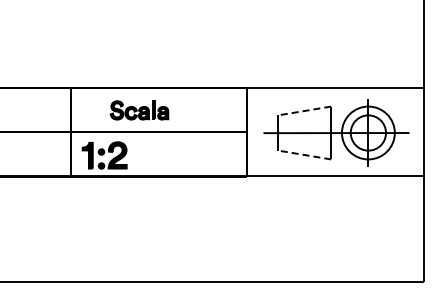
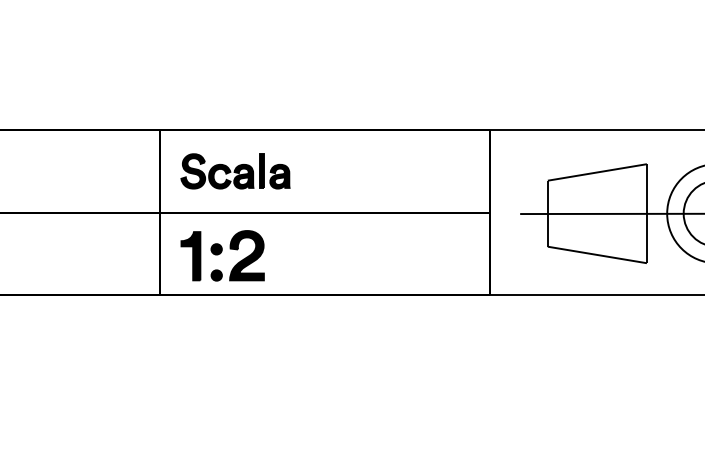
part: (139, 110) -> (235, 171), moved
line: (304, 110) -> (596, 171), dashed -> solid
line: (304, 155) -> (596, 255), dashed -> solid

